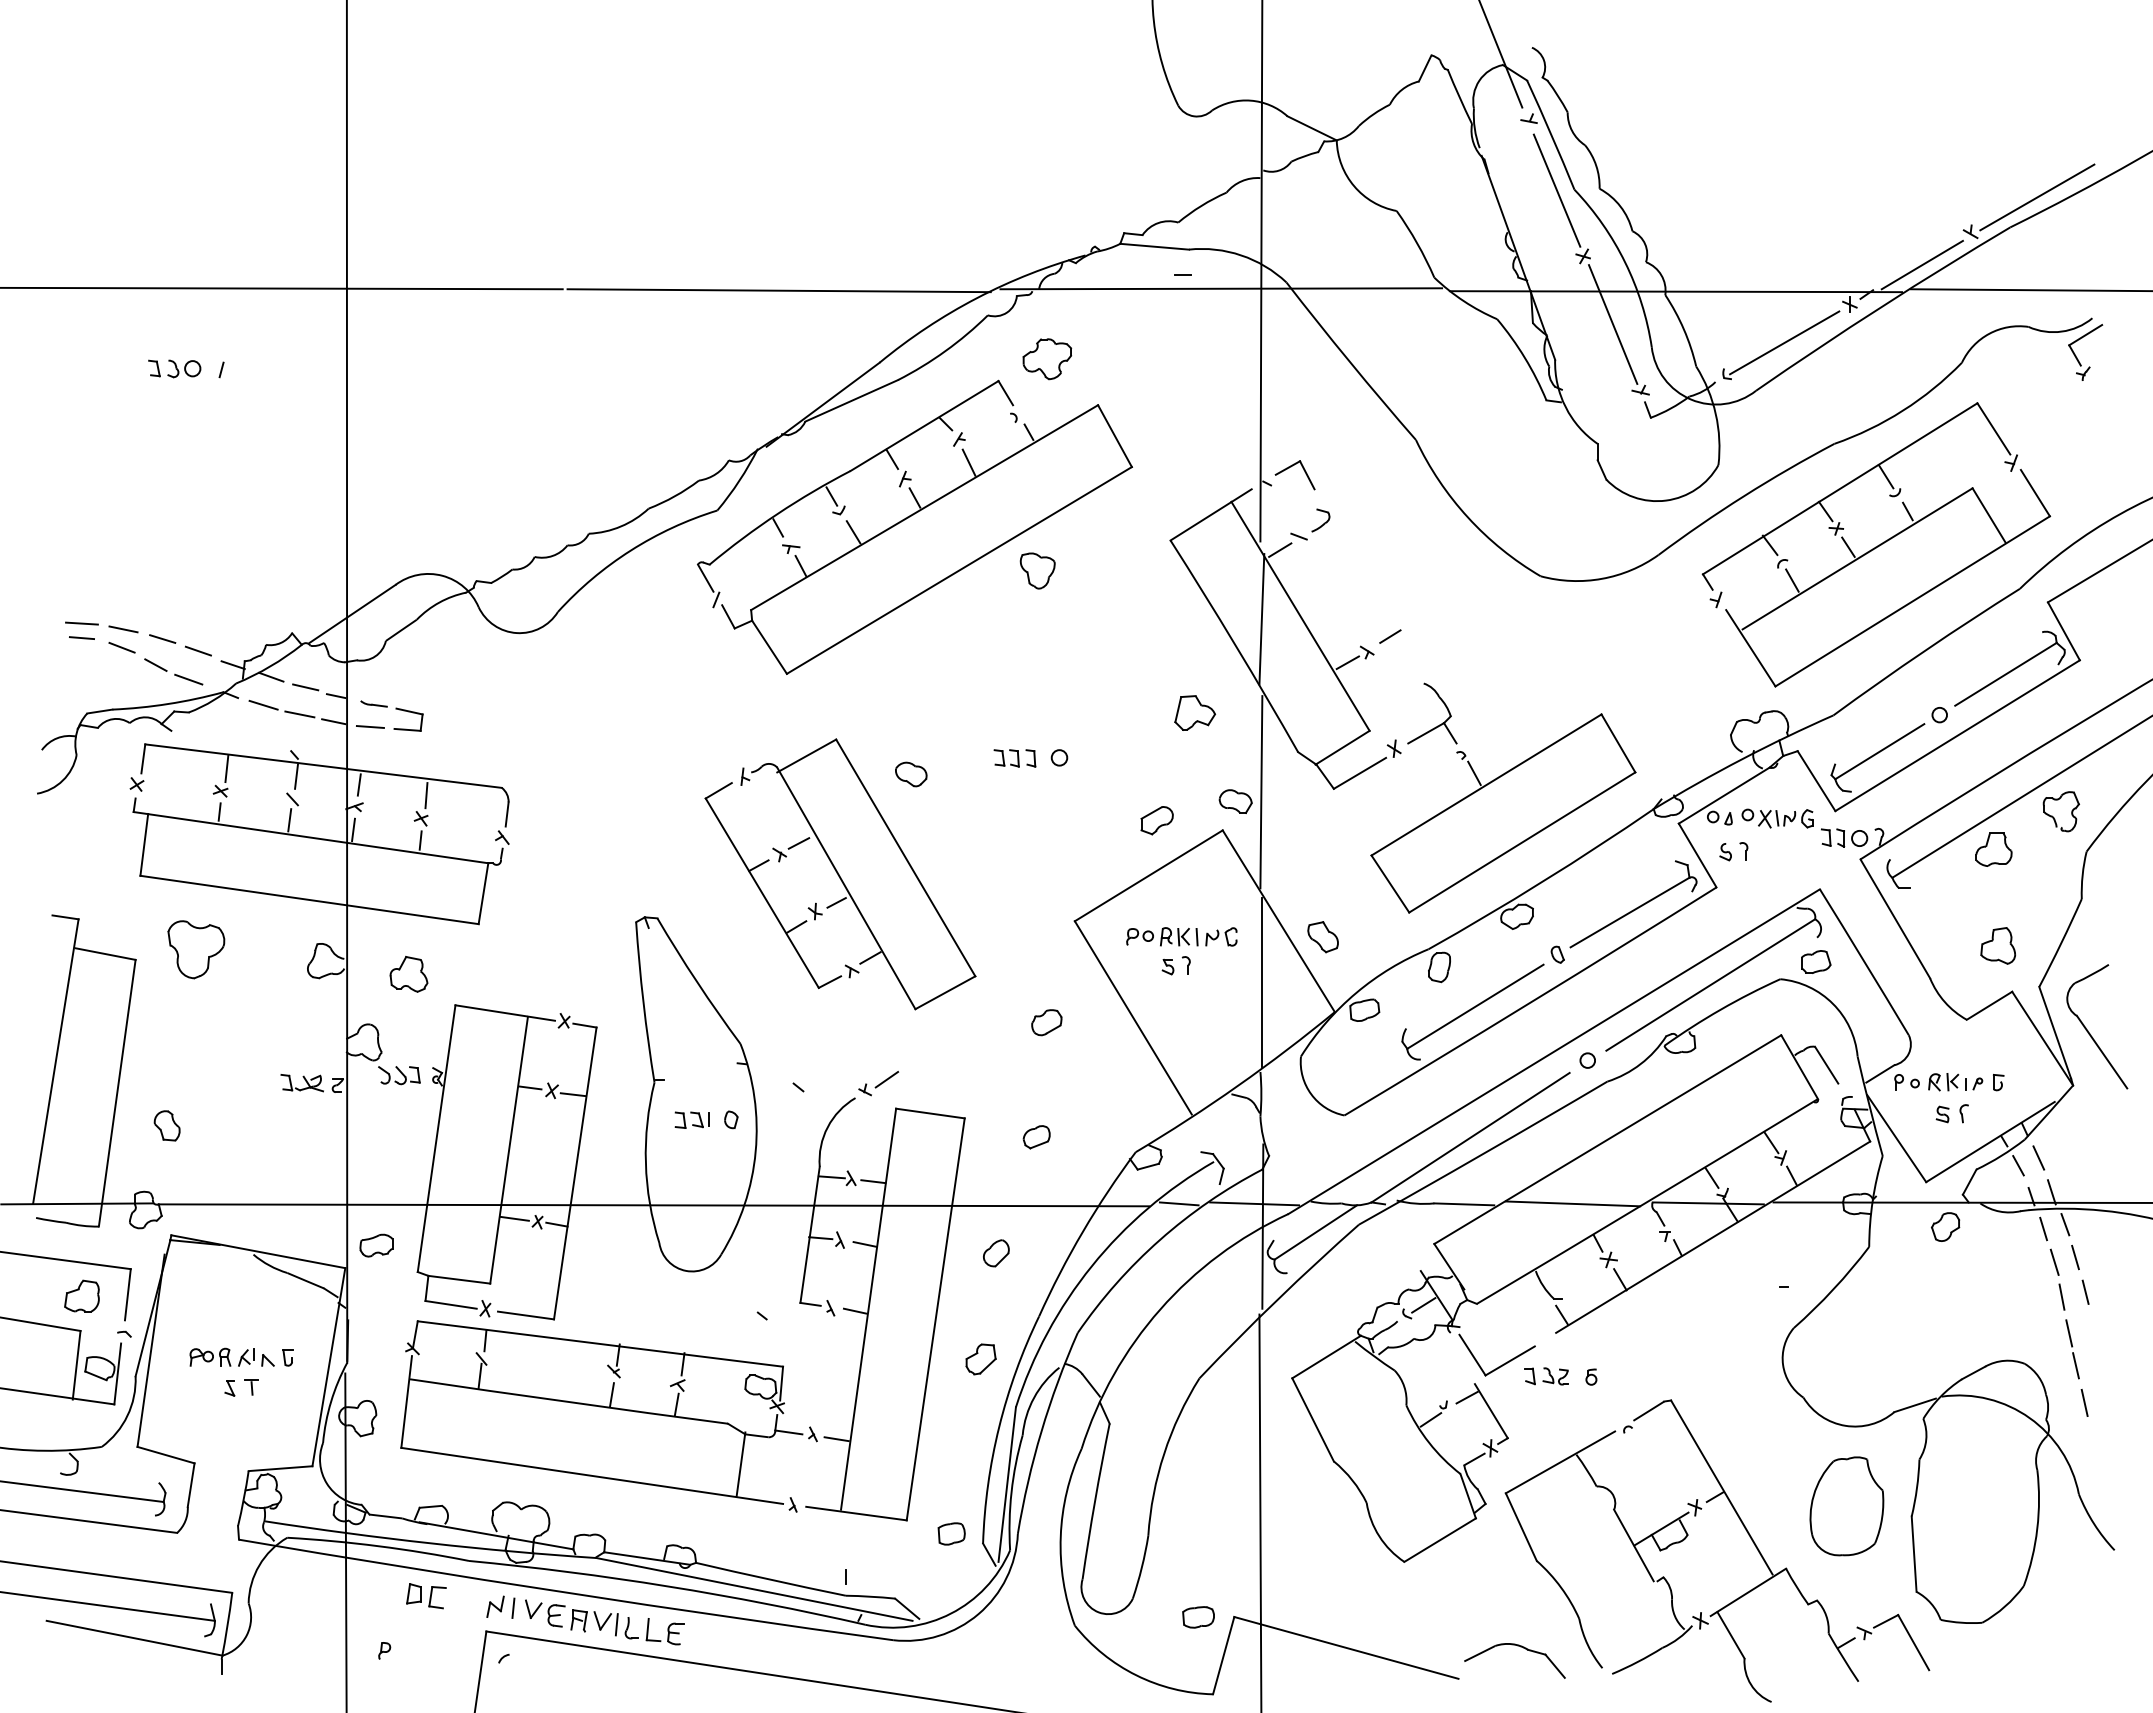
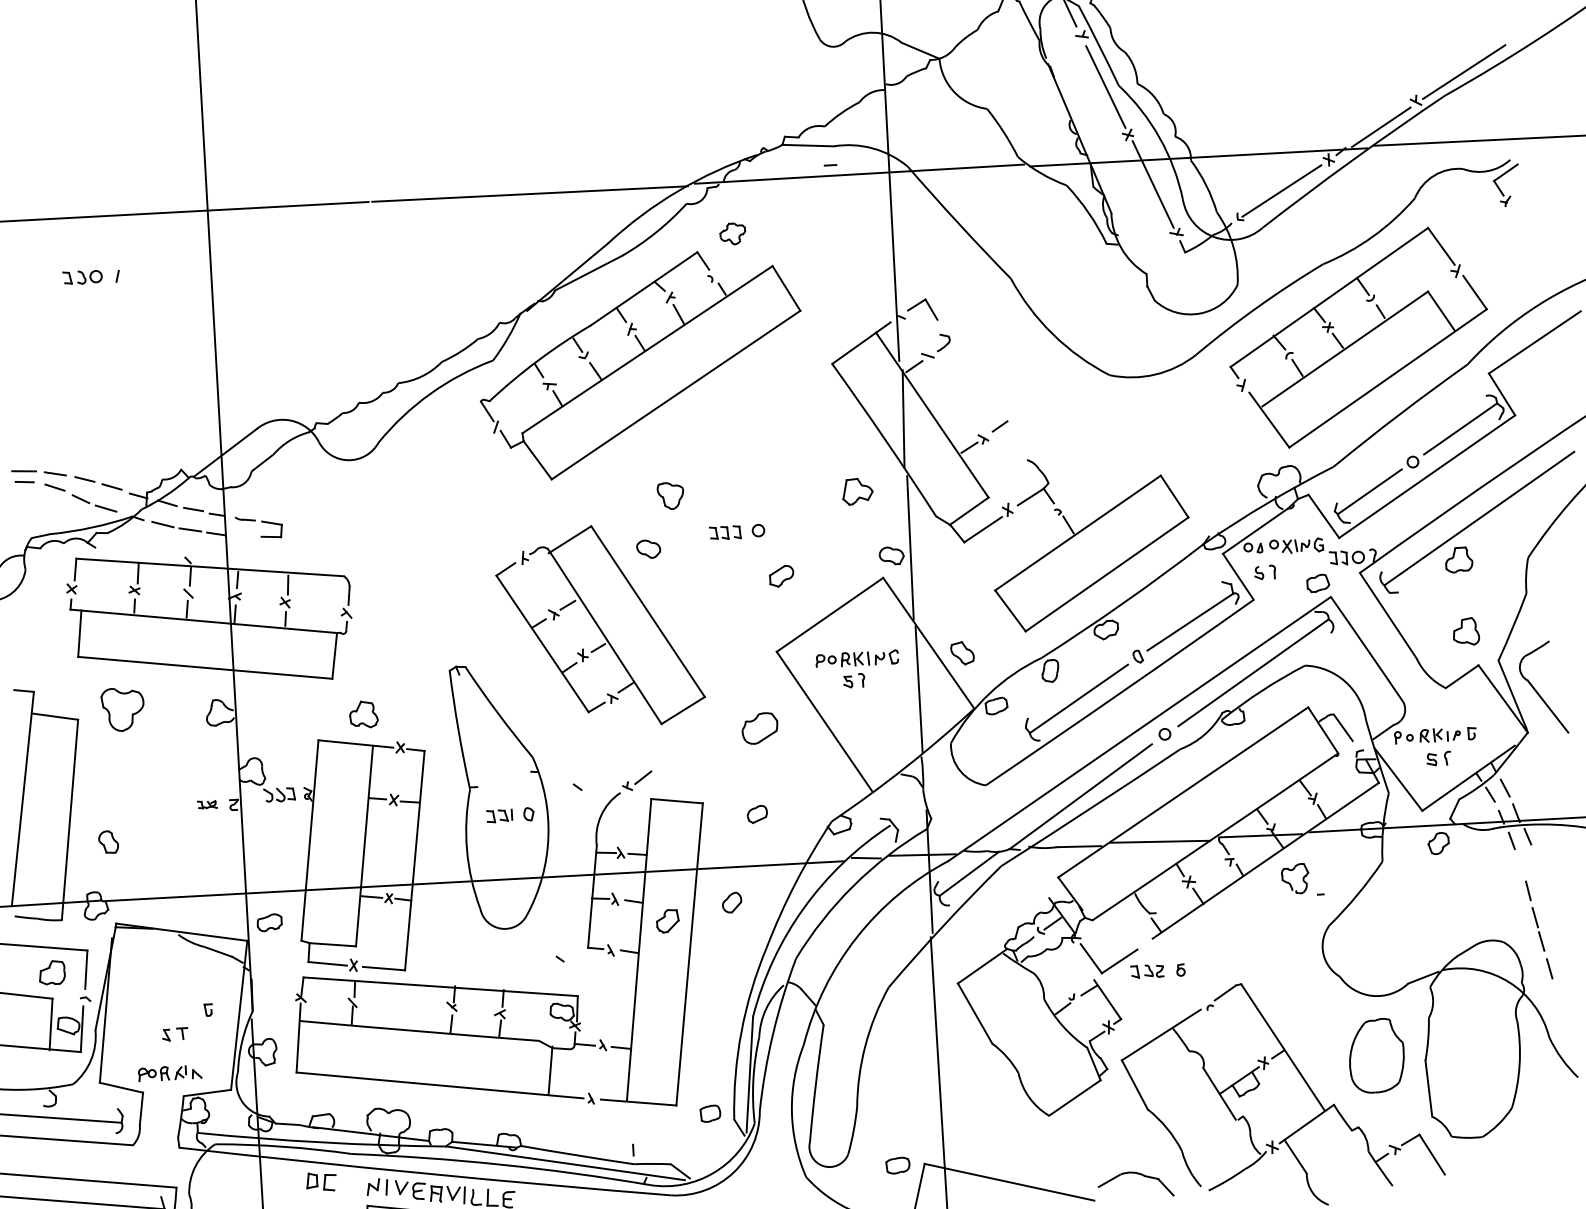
part: (1047, 359) -> (732, 234), size x0.7
part: (1037, 570) -> (670, 495), moved
line: (370, 726) -> (243, 535), removed
part: (2054, 817) -> (1290, 883), moved
part: (1156, 820) -> (781, 576), moved
part: (1816, 961) -> (1318, 582), moved
part: (408, 973) -> (363, 714), moved
part: (1046, 1022) -> (759, 728), size x1.6
part: (301, 1083) -> (206, 805), size x0.6
line: (2075, 1257) -> (1536, 860), removed
line: (2054, 1261) -> (1521, 864), removed
line: (2085, 1291) -> (1545, 885), removed
part: (231, 1356) -> (169, 1072), moved
part: (980, 1359) -> (667, 921), moved

